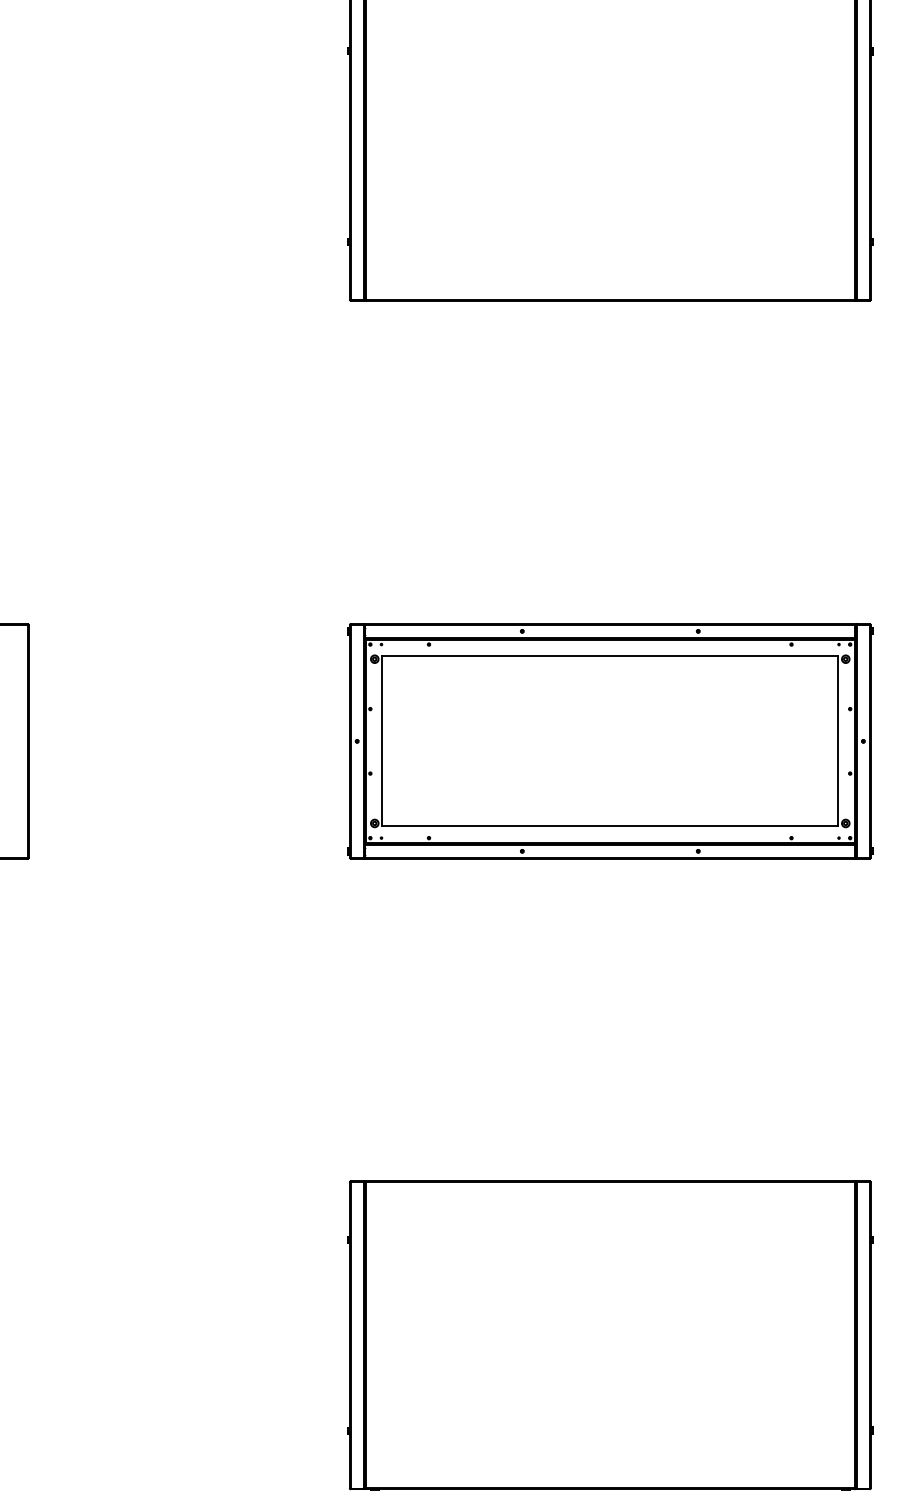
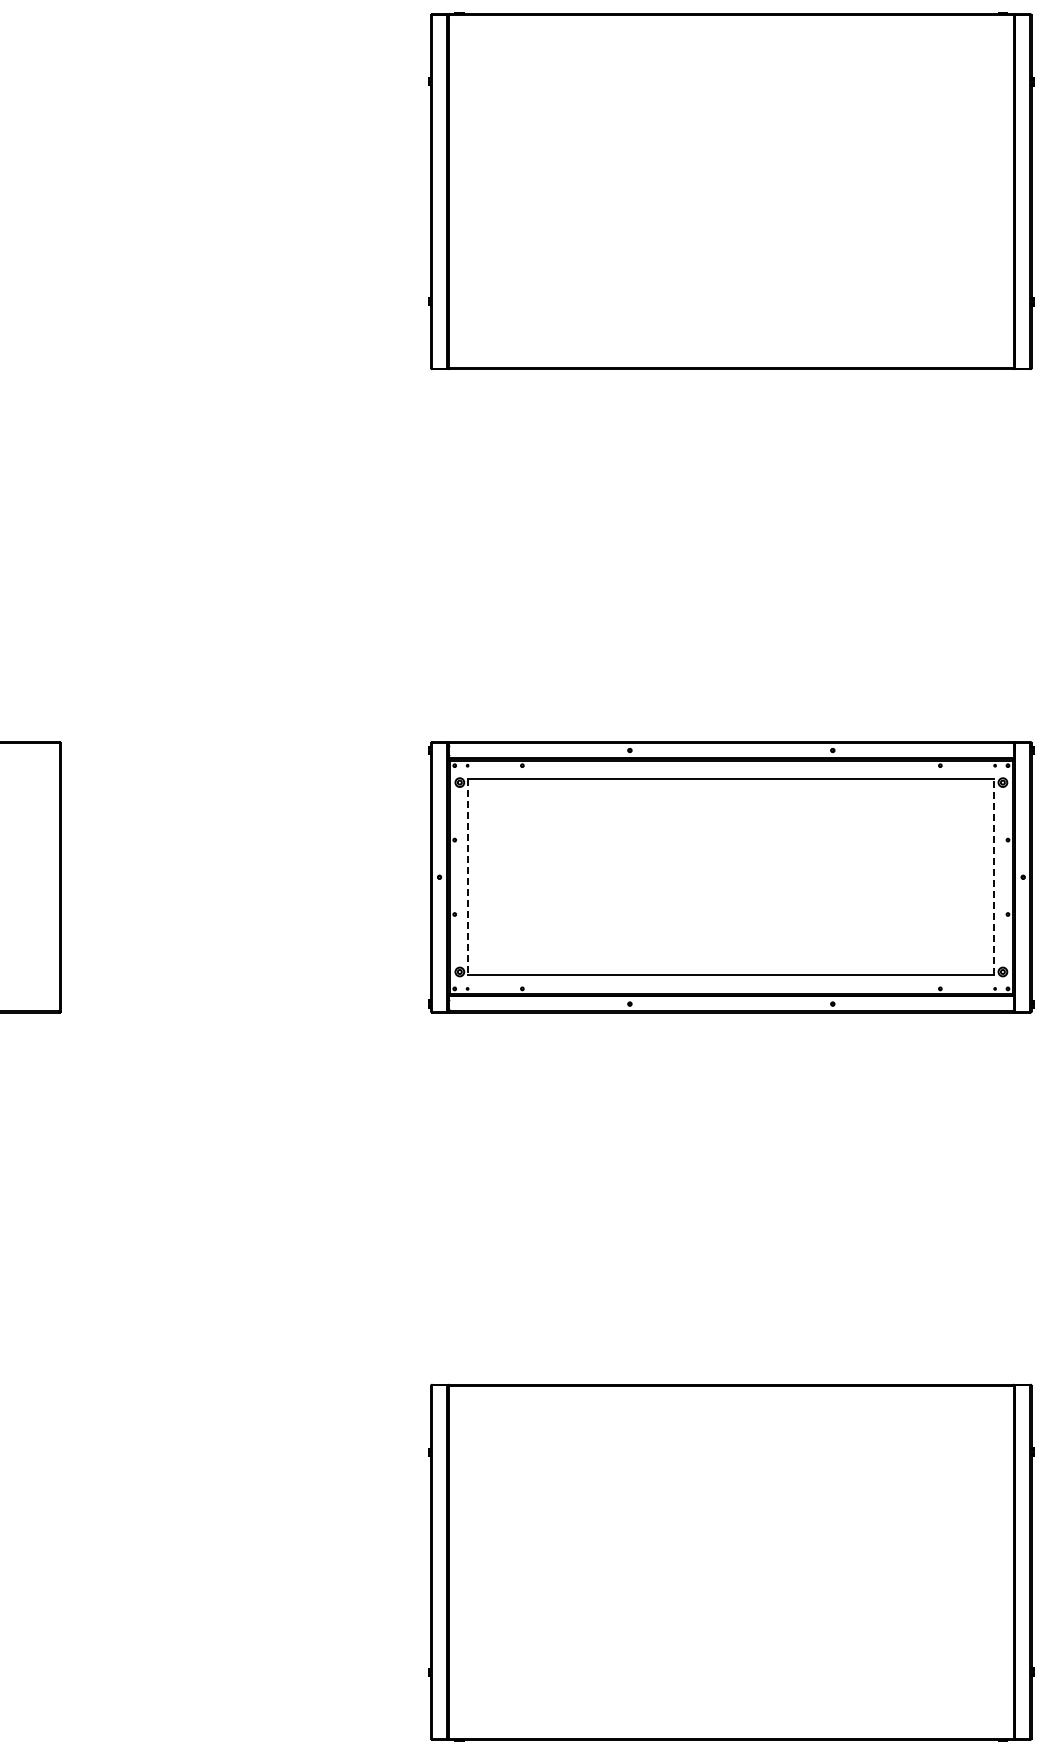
line: (838, 740) -> (994, 876), solid -> dashed
line: (382, 741) -> (468, 877), solid -> dashed

